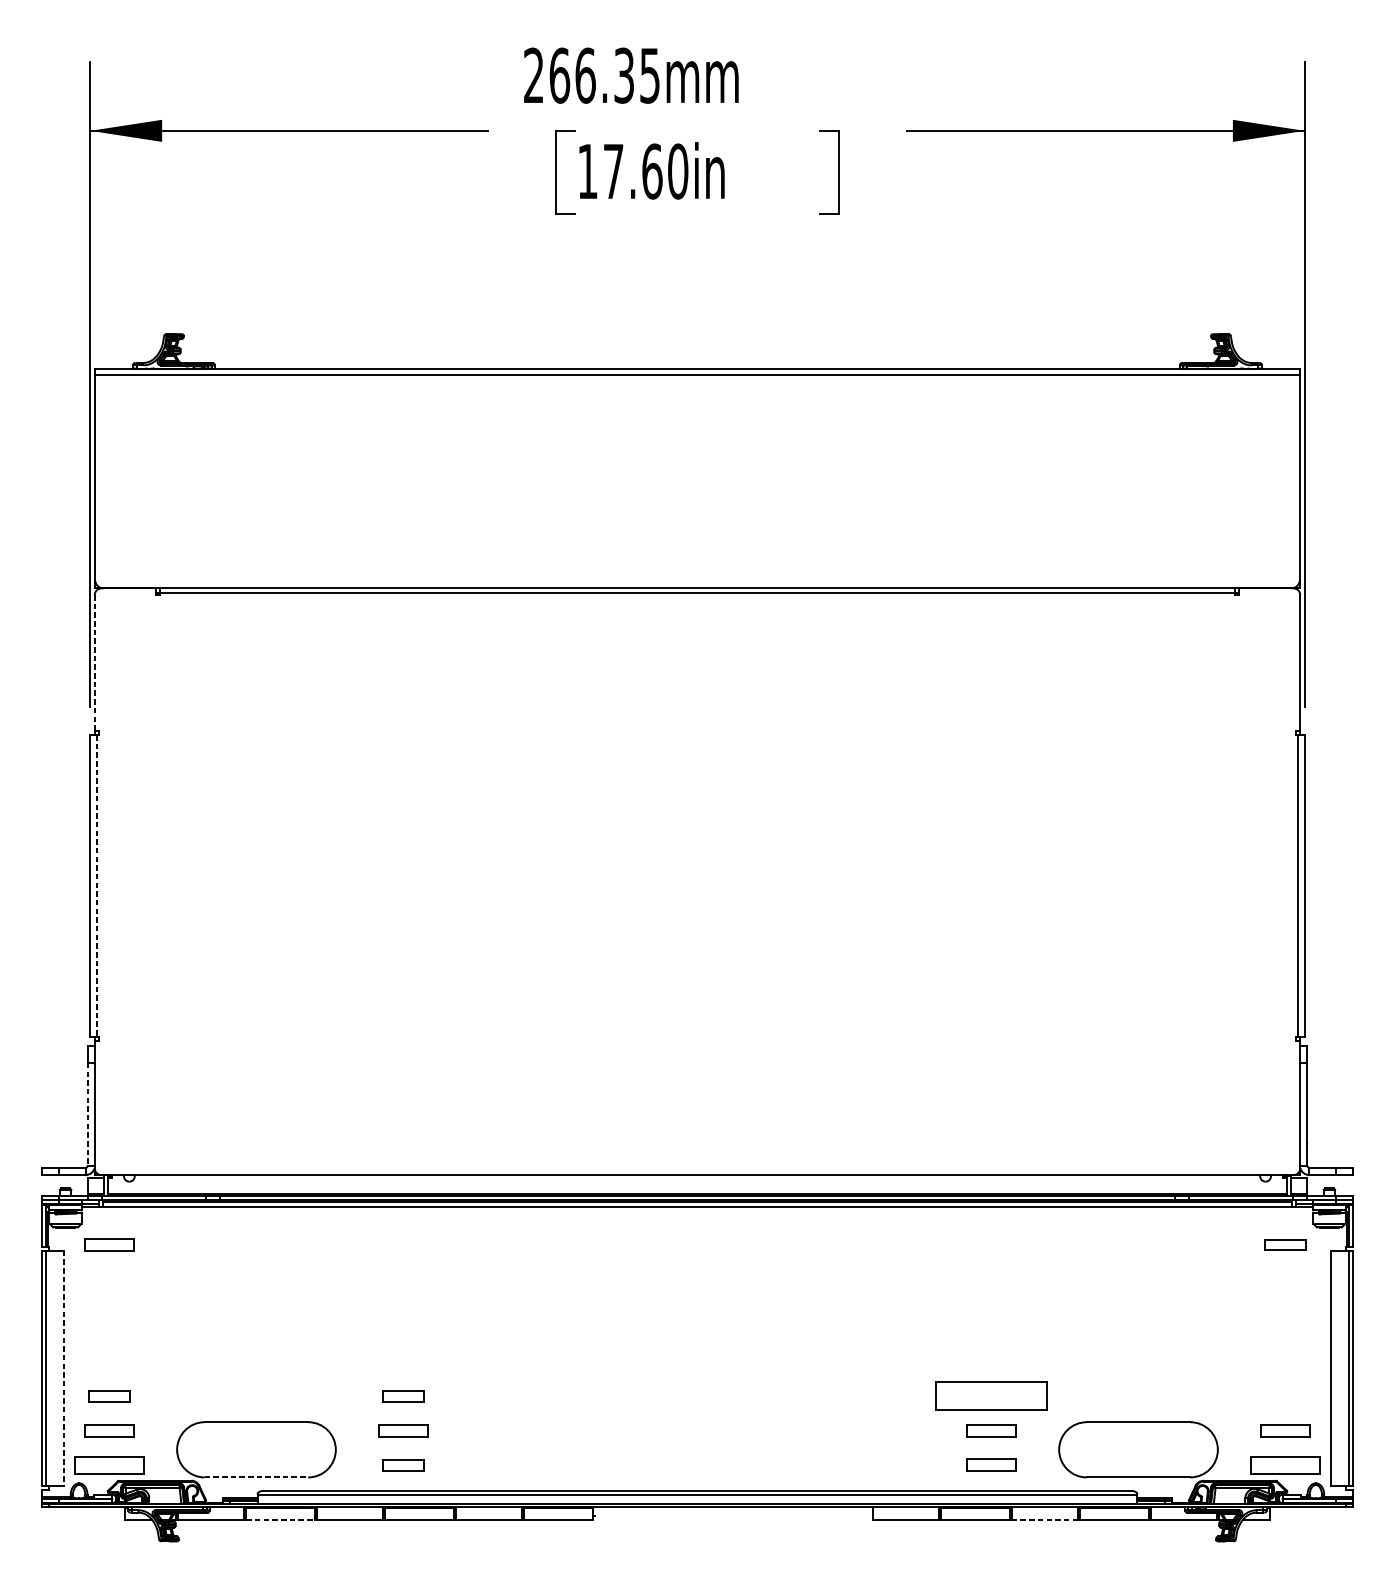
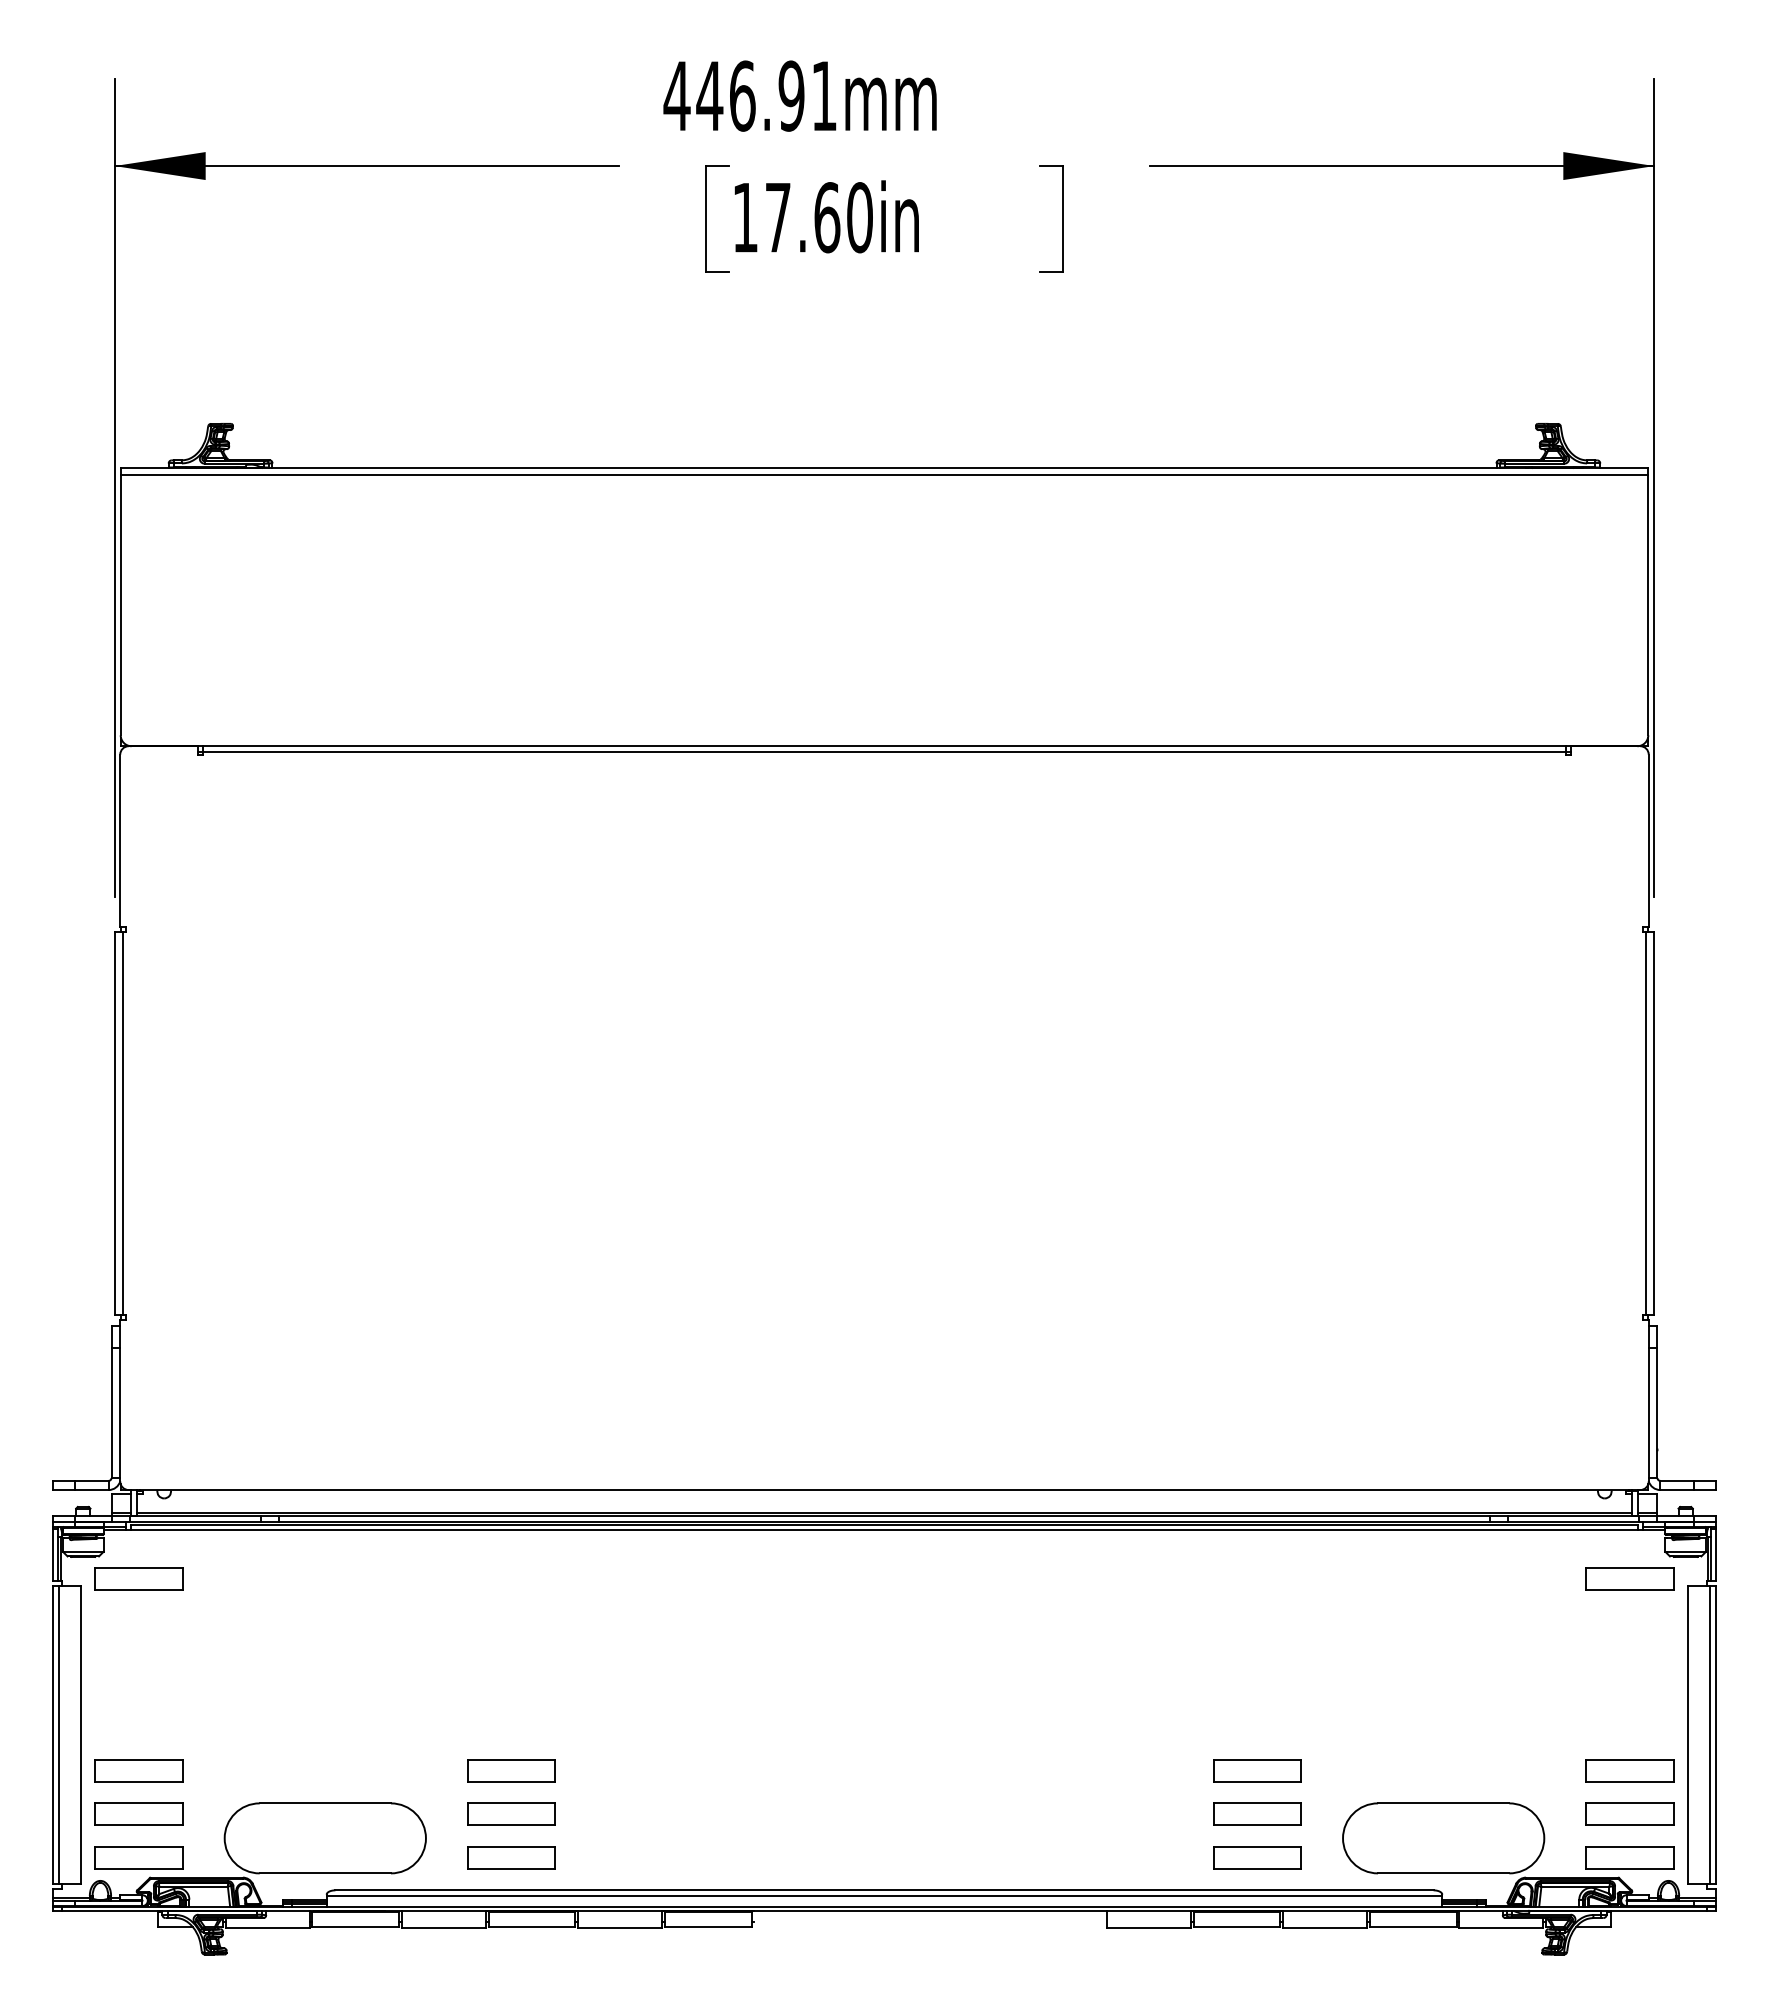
text: (591, 75) -> (749, 95), 266.35mm -> 446.91mm
line: (94, 663) -> (120, 841), dashed -> solid
line: (97, 886) -> (123, 1124), dashed -> solid
line: (87, 1114) -> (111, 1413), dashed -> solid
part: (109, 1244) -> (138, 1578), size x1.43
part: (1285, 1244) -> (1629, 1578), size x1.67
line: (64, 1368) -> (81, 1735), dashed -> solid
part: (109, 1396) -> (138, 1770), size x1.67
part: (403, 1396) -> (511, 1770), size x1.67
part: (991, 1396) -> (1257, 1770), size x0.62
part: (1285, 1396) -> (1629, 1770), added
part: (109, 1430) -> (138, 1813), size x1.43
part: (403, 1430) -> (511, 1813), size x1.43
part: (991, 1430) -> (1257, 1813), size x1.43
part: (1285, 1430) -> (1629, 1813), size x1.43
part: (403, 1464) -> (511, 1857), size x1.67
part: (991, 1464) -> (1257, 1857), size x1.43
line: (256, 1477) -> (325, 1873), dashed -> solid
line: (281, 1520) -> (356, 1927), dashed -> solid
line: (1045, 1520) -> (1325, 1927), dashed -> solid

